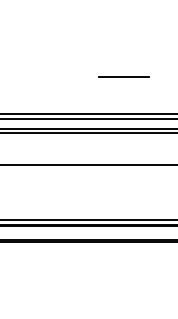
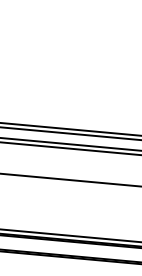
line: (123, 76) -> (109, 95), removed

